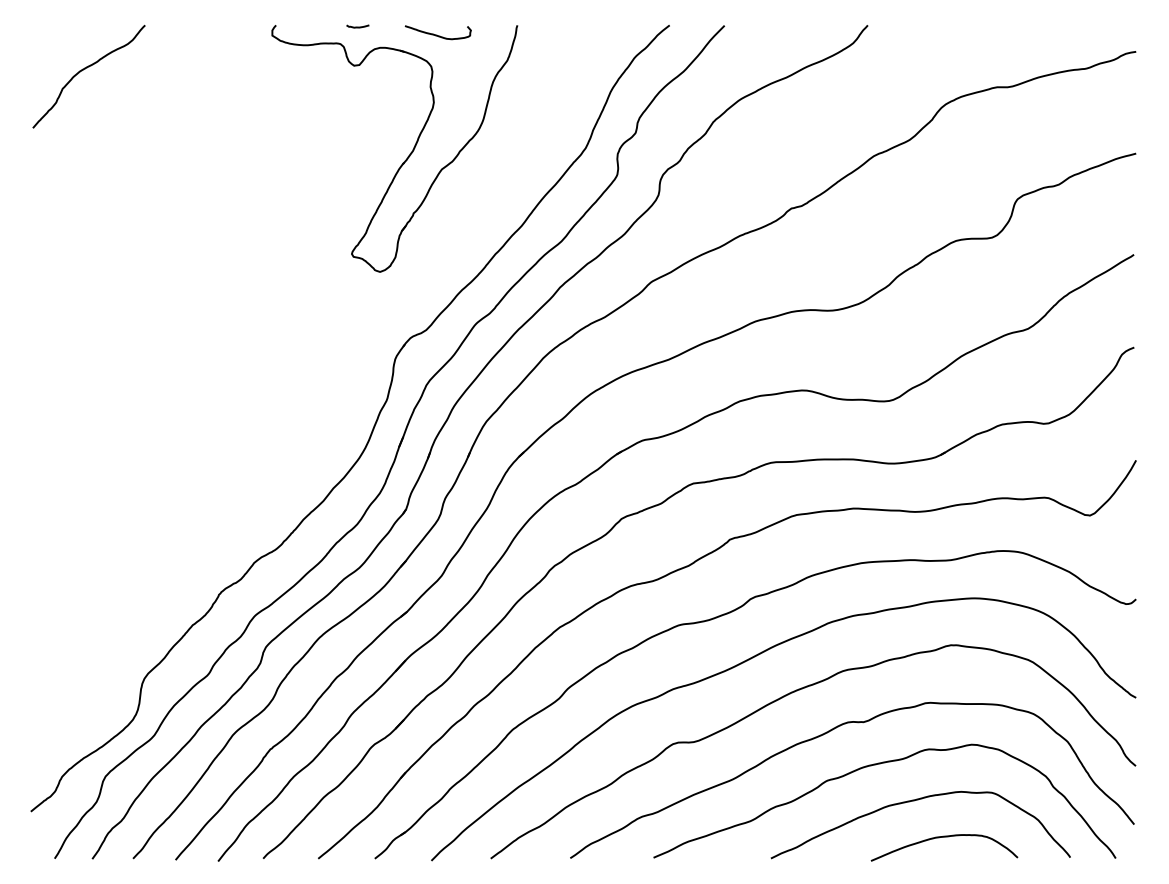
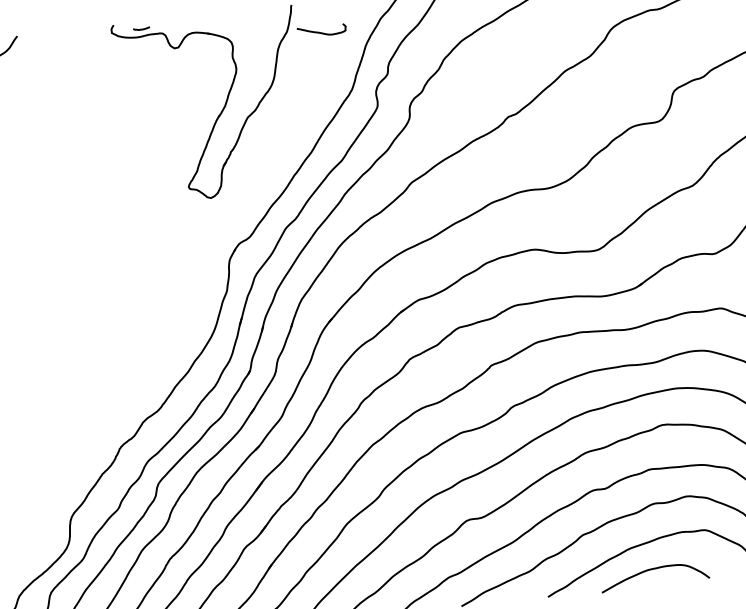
curve: (357, 26) -> (141, 28), moved
curve: (437, 34) -> (321, 32), moved
curve: (944, 837) -> (654, 569), moved

